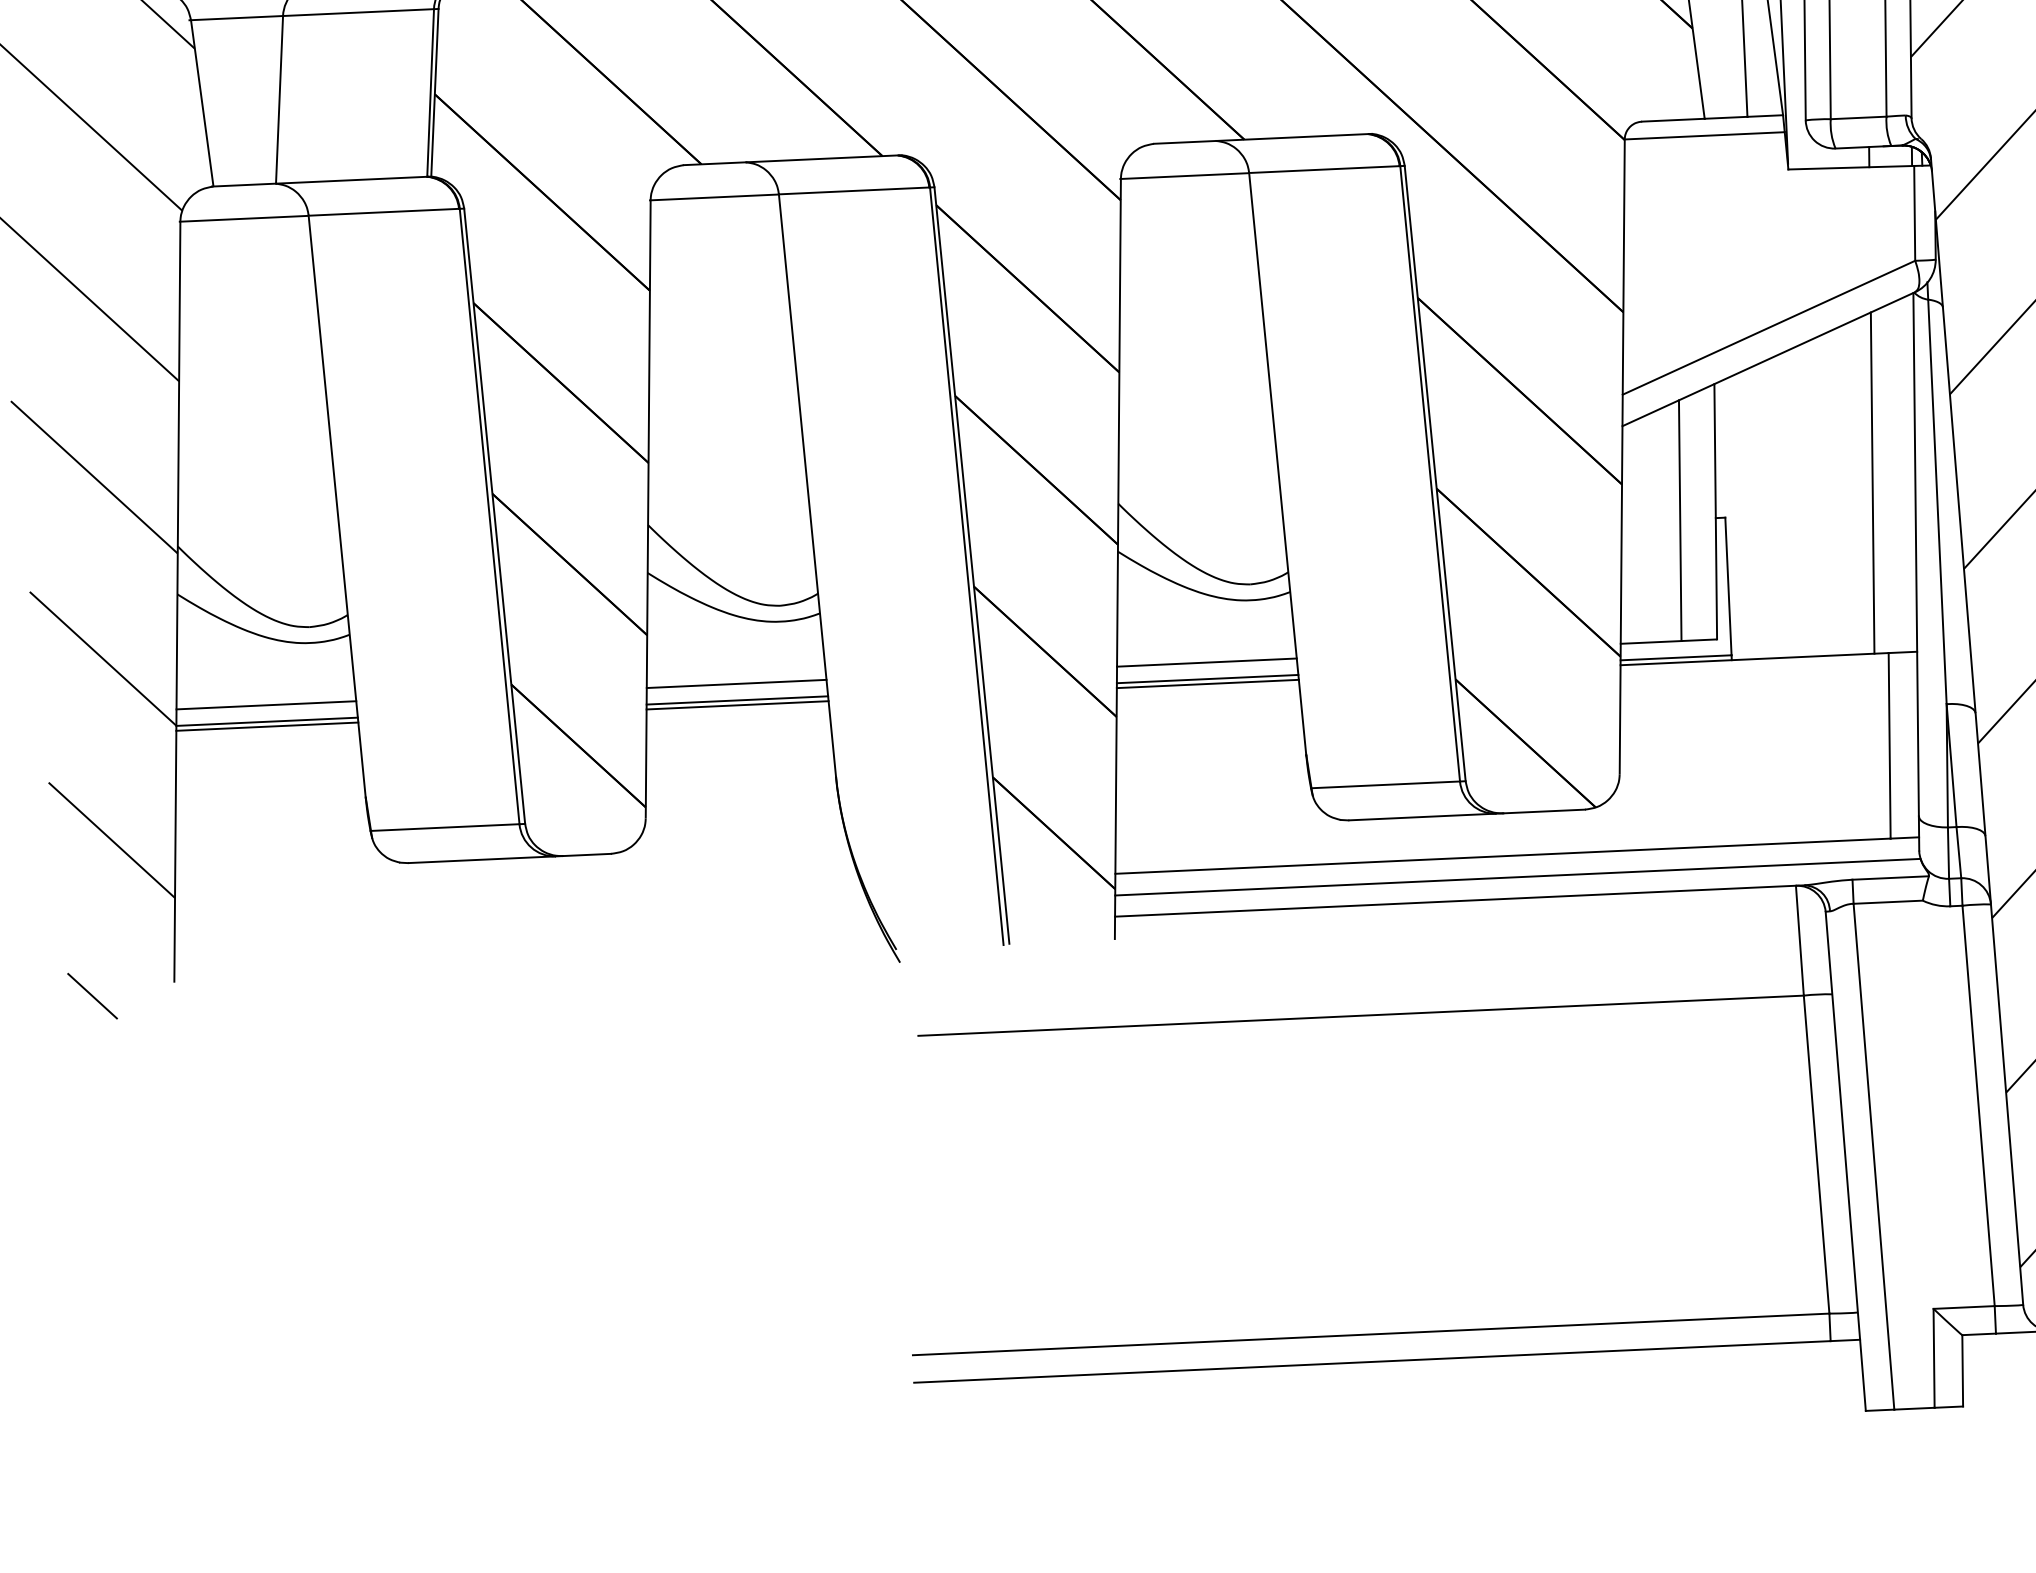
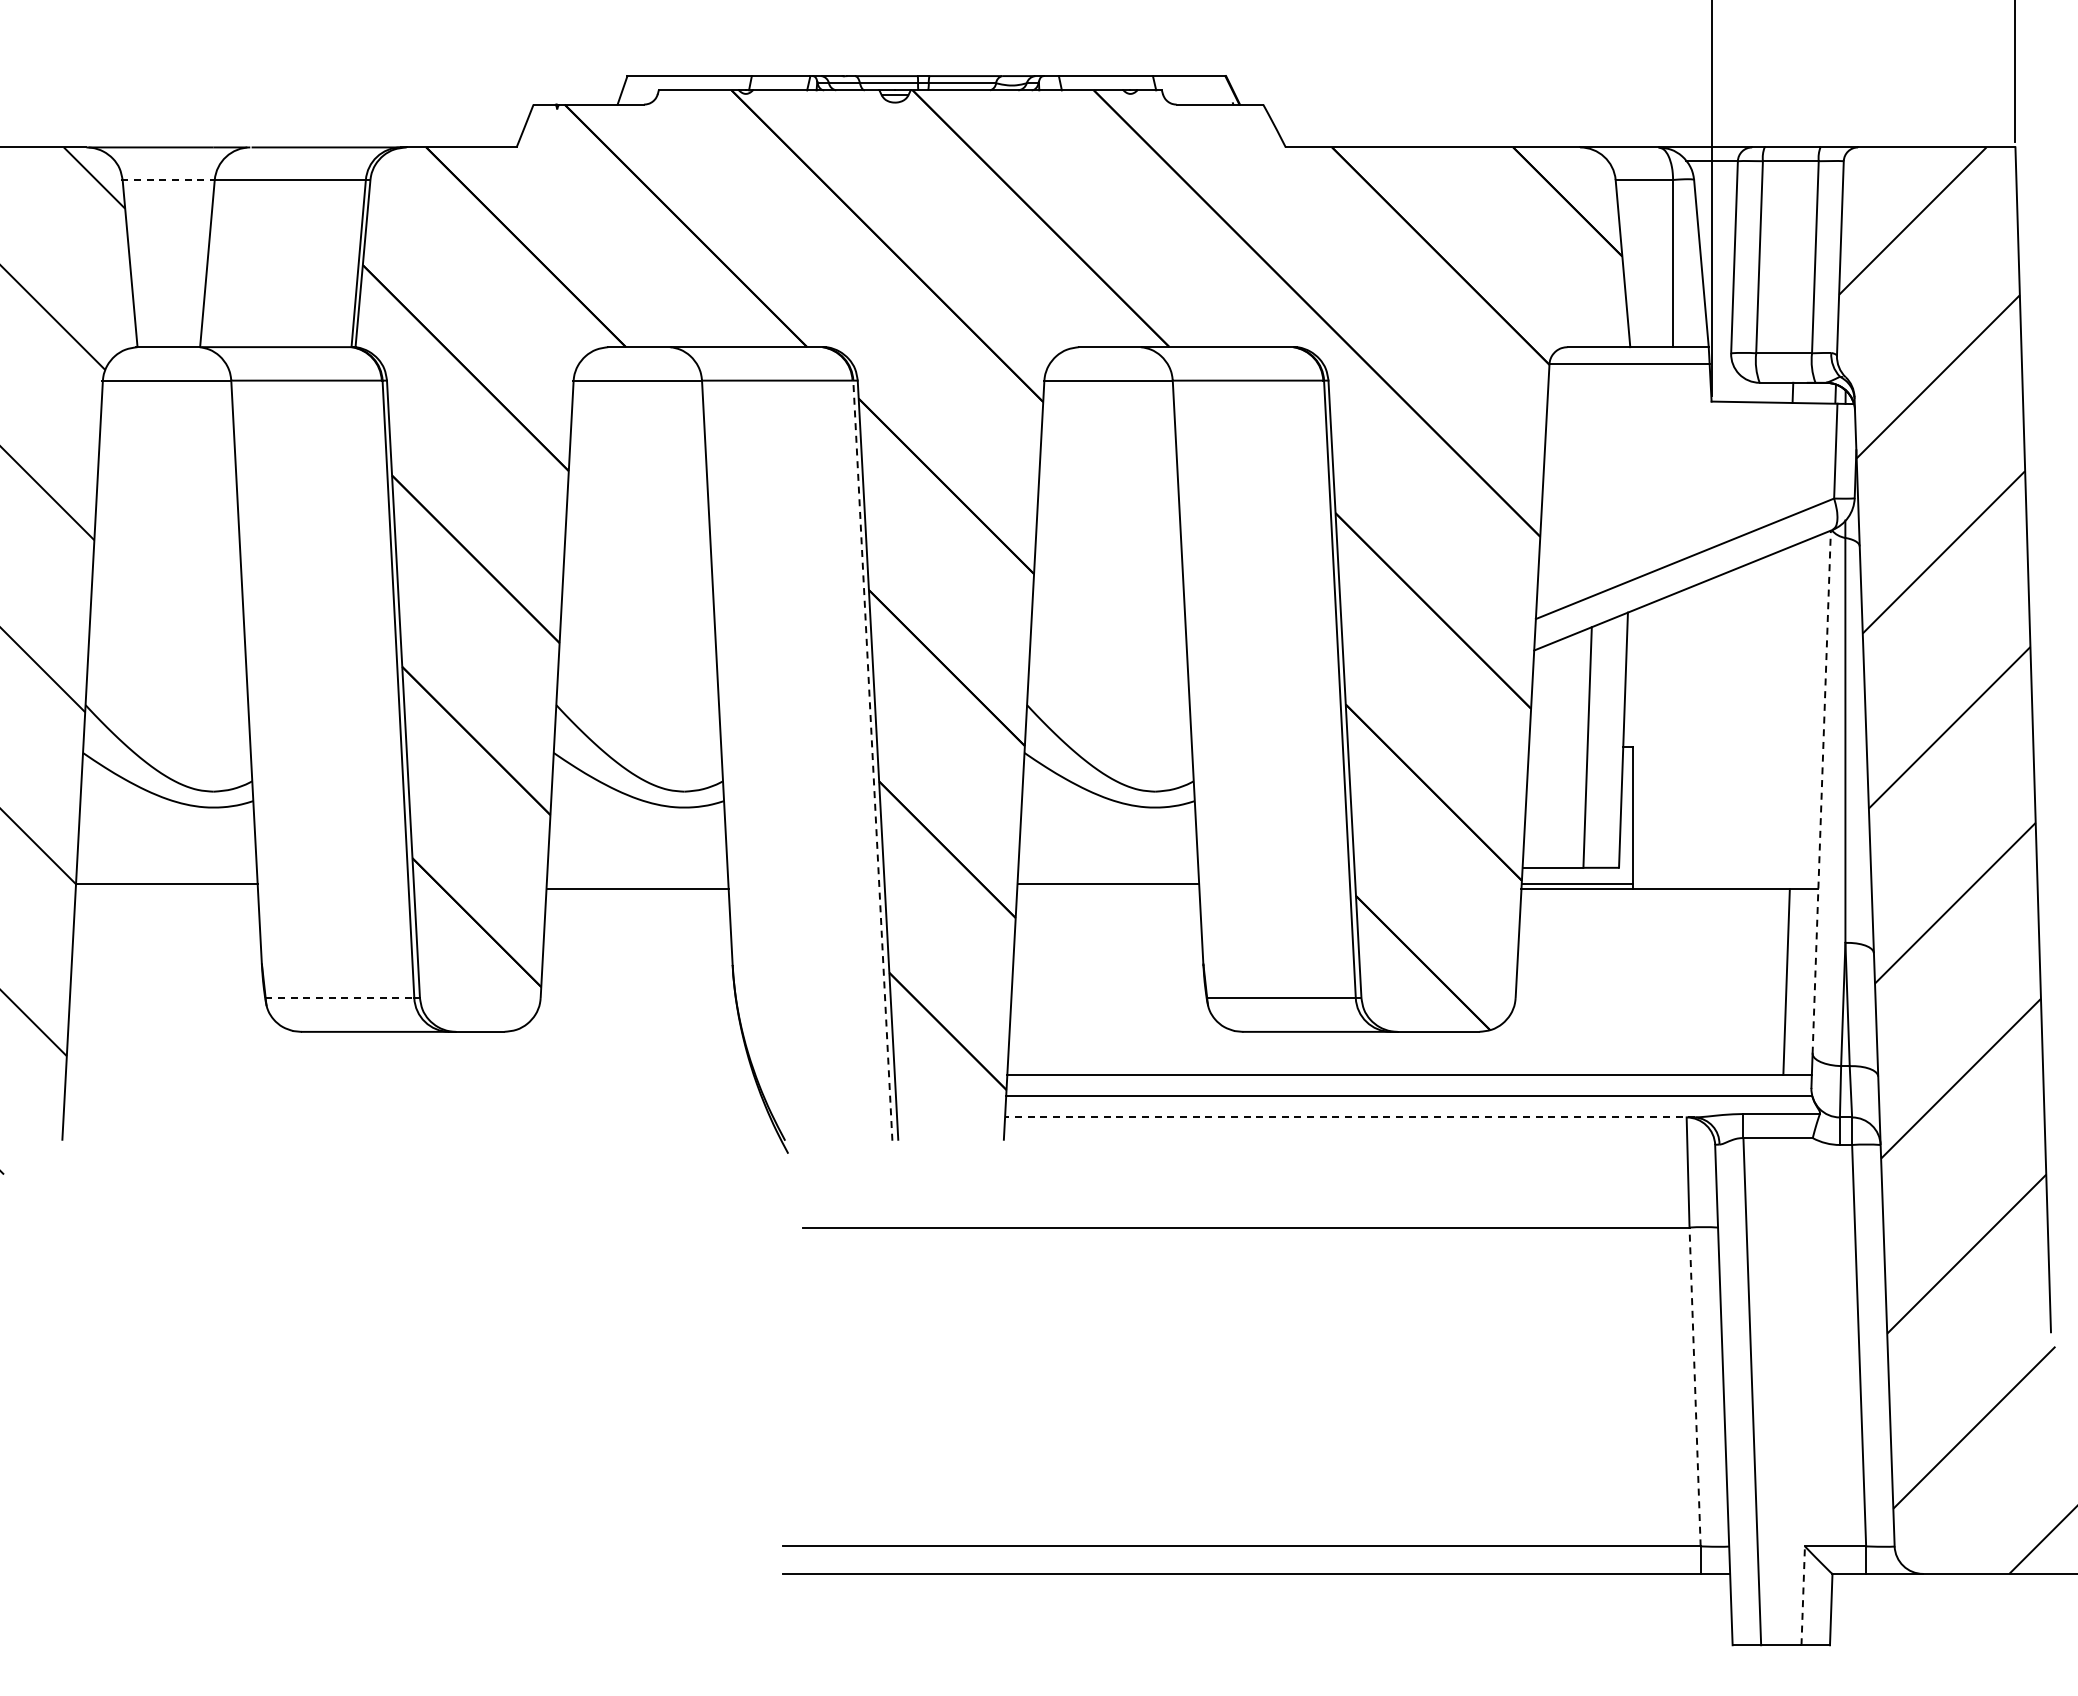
line: (235, 17) -> (167, 179), solid -> dashed
line: (1872, 482) -> (1781, 718), removed
line: (1915, 555) -> (1821, 792), solid -> dashed
line: (966, 566) -> (872, 760), solid -> dashed
line: (1207, 662) -> (1108, 867), removed
line: (736, 683) -> (637, 867), removed
line: (1208, 684) -> (1108, 889), removed
line: (737, 700) -> (637, 884), removed
line: (266, 705) -> (166, 867), removed
line: (267, 726) -> (166, 889), removed
line: (444, 828) -> (339, 998), solid -> dashed
line: (1459, 901) -> (1349, 1117), solid -> dashed
line: (1816, 1154) -> (1695, 1386), solid -> dashed
line: (1934, 1357) -> (1803, 1595), solid -> dashed

